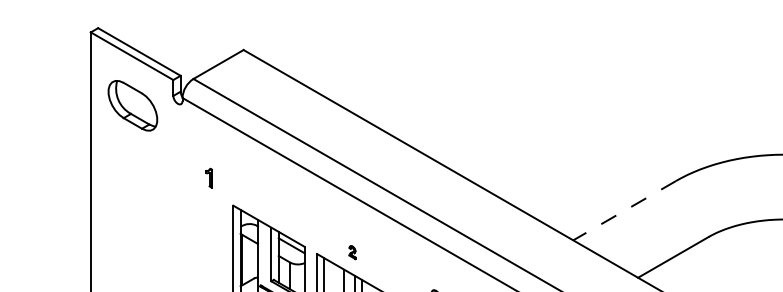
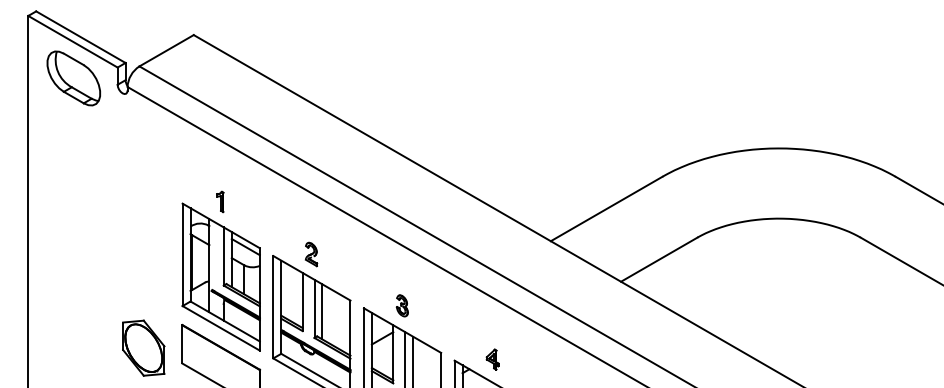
part: (132, 105) -> (73, 78), moved
part: (209, 177) -> (220, 201), moved
line: (624, 211) -> (606, 209), dashed -> solid
part: (352, 252) -> (311, 254), size x1.67

